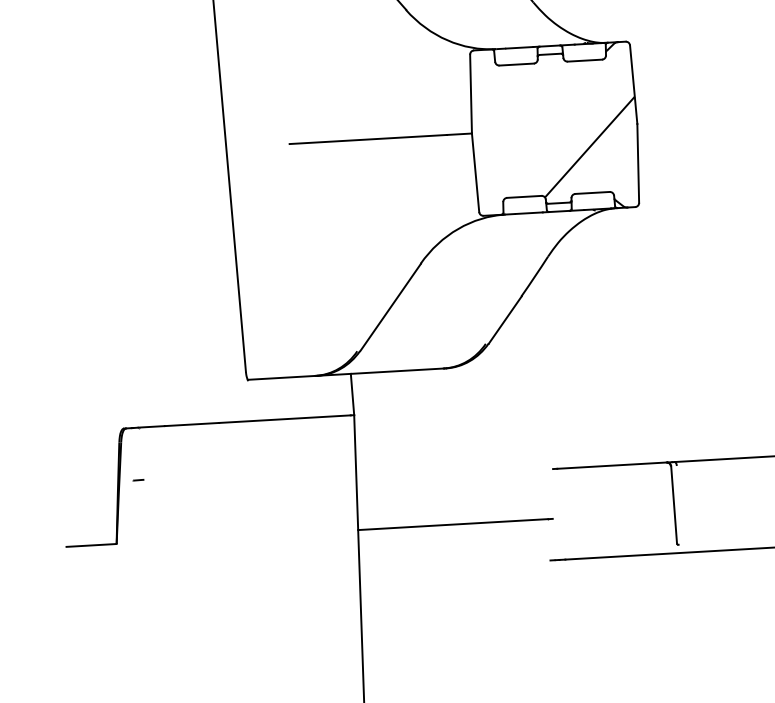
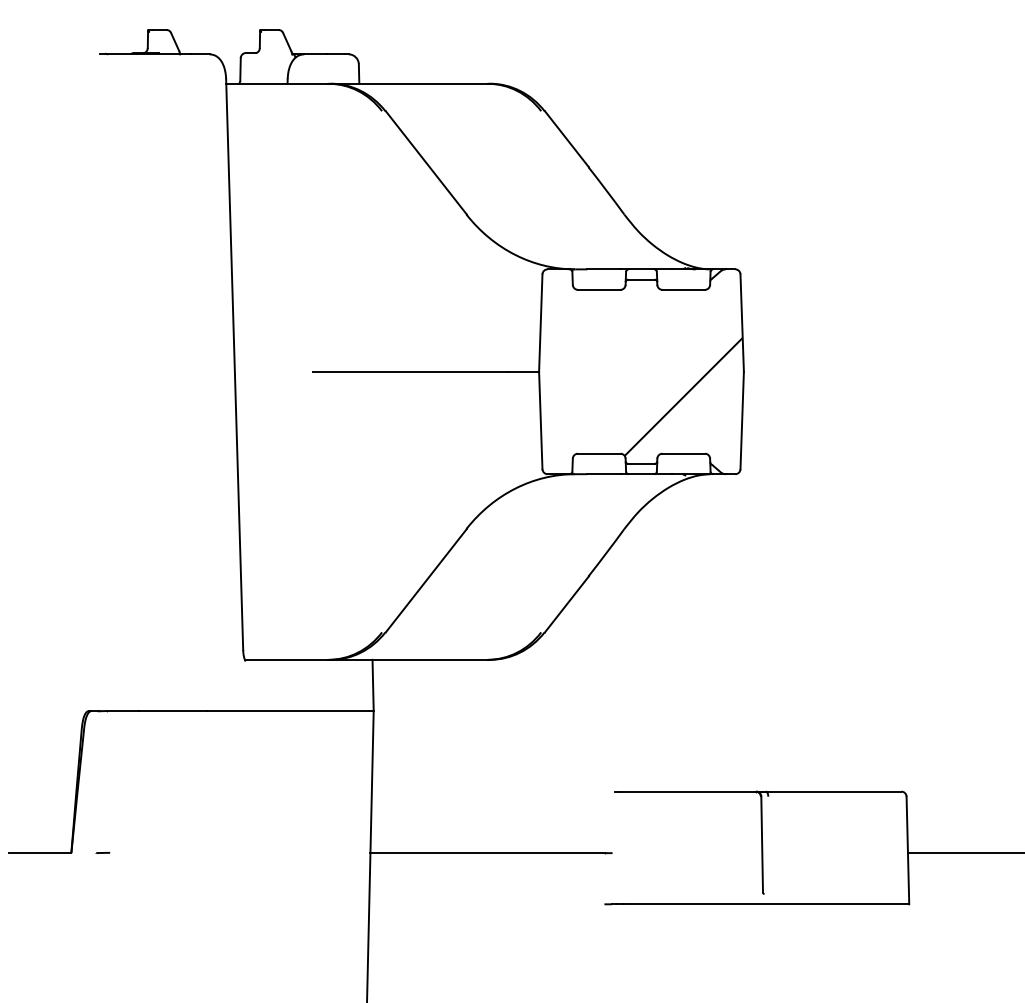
line: (138, 479) -> (102, 852), moved

